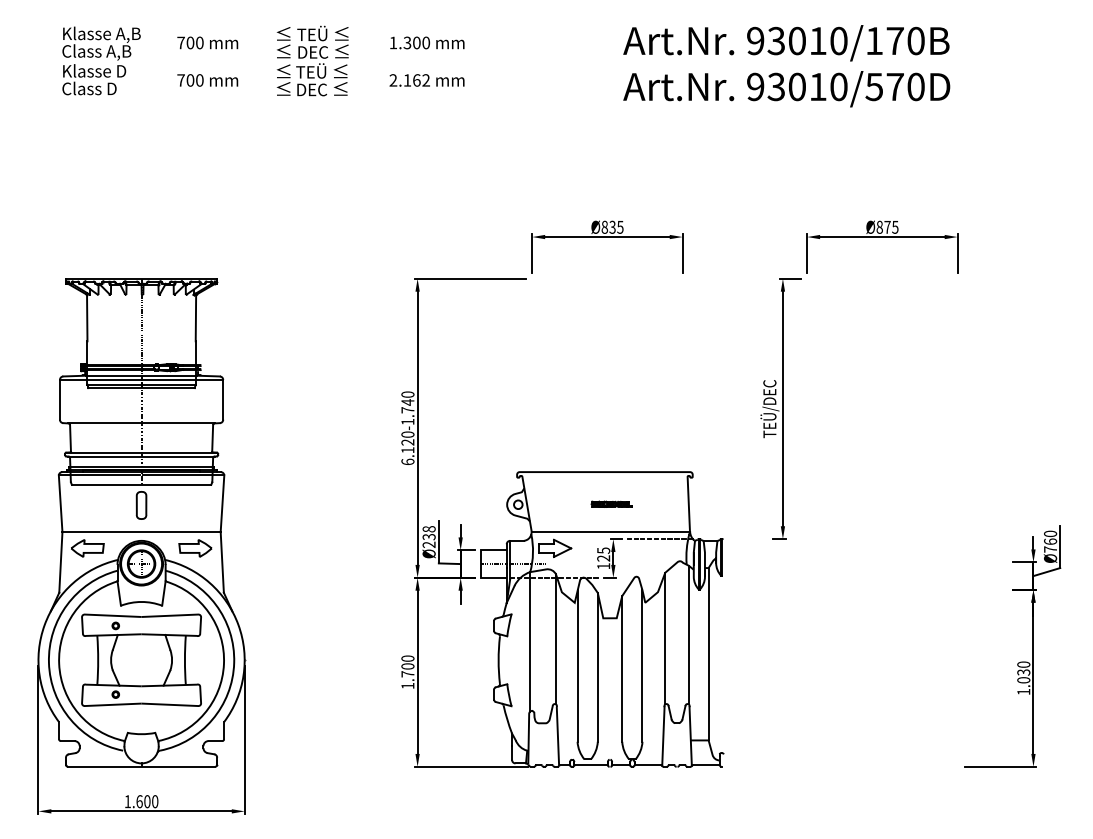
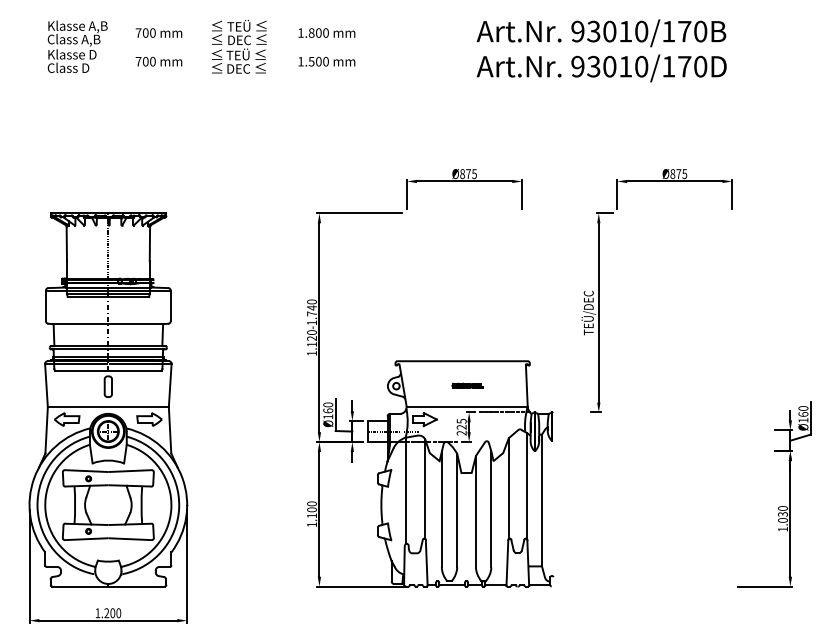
text: (407, 42) -> (311, 32), 1.300 -> 1.800
text: (409, 80) -> (313, 61), 2.162 -> 1.500
text: (873, 87) -> (668, 67), 93010/570D -> 93010/170D
text: (612, 226) -> (468, 173), Ø835 -> Ø875
text: (407, 461) -> (311, 353), 6.120-1.740 -> 1.120-1.740
text: (428, 536) -> (327, 410), Ø238 -> Ø160
text: (1050, 549) -> (803, 420), Ø760 -> Ø160
text: (603, 566) -> (461, 433), 125 -> 225
text: (407, 674) -> (311, 515), 1.700 -> 1.100
text: (139, 801) -> (106, 613), 1.600 -> 1.200

